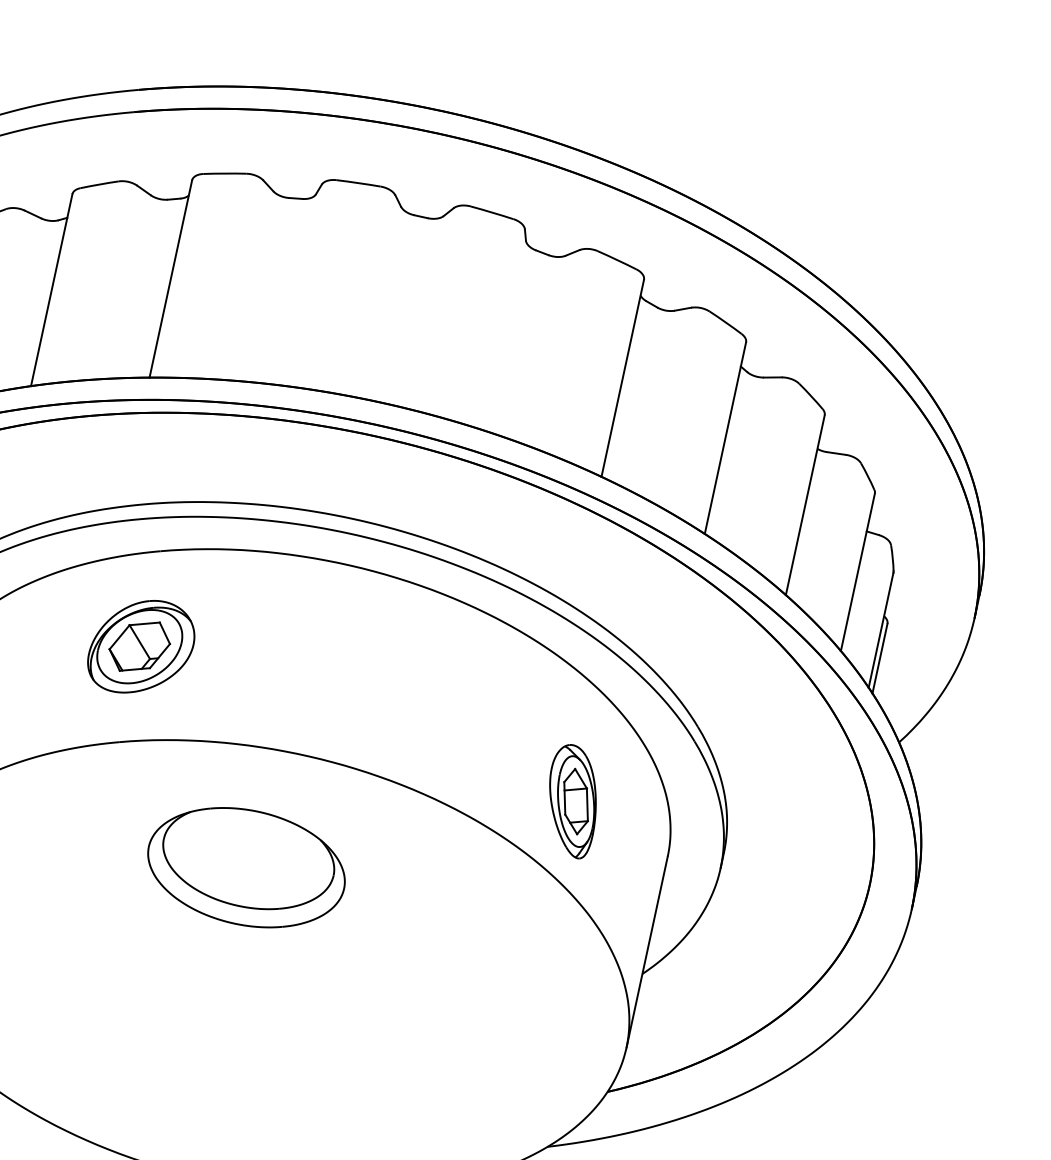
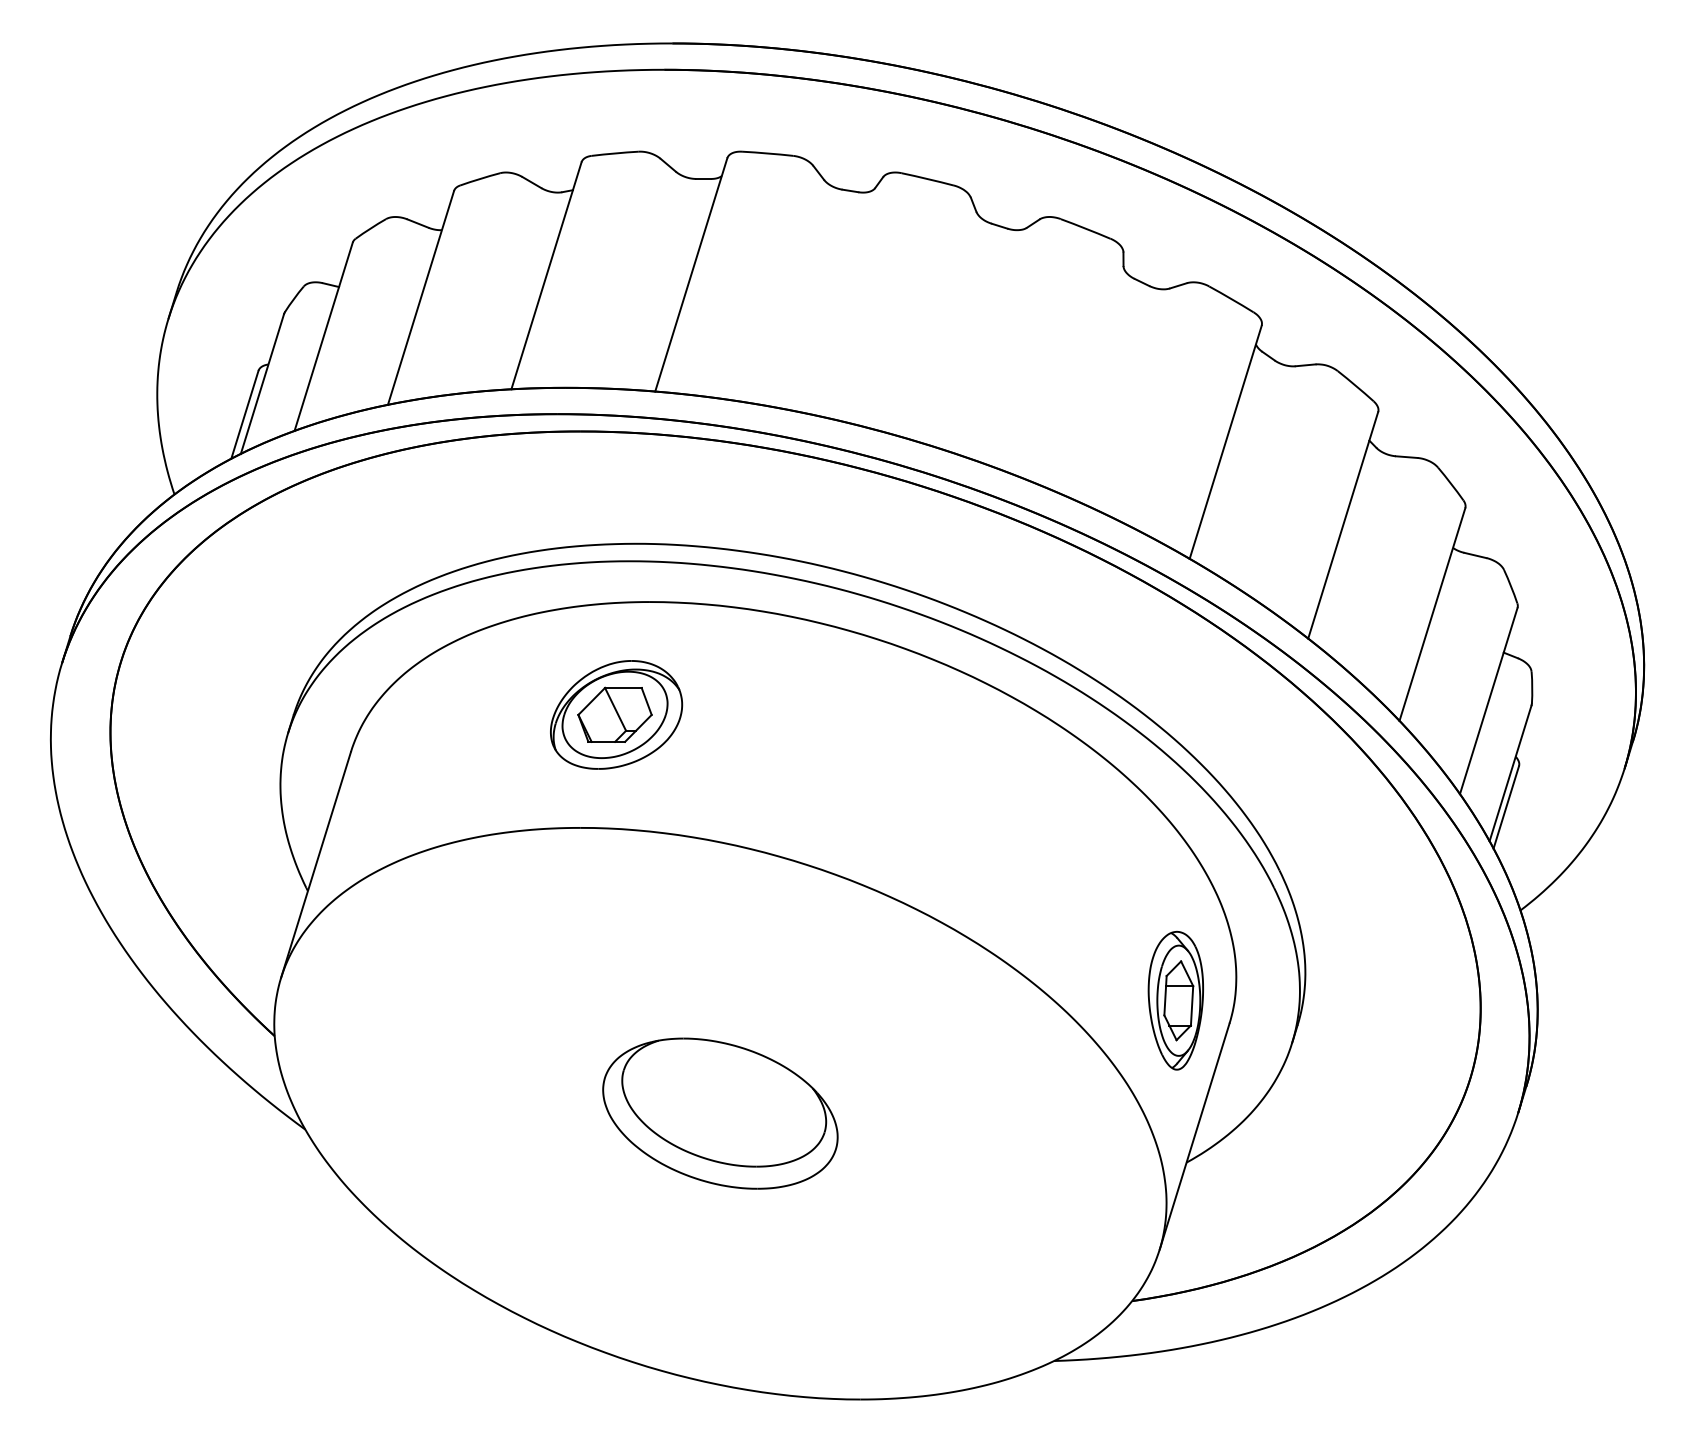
part: (573, 801) -> (1175, 1000), moved
part: (246, 867) -> (720, 1113), moved

